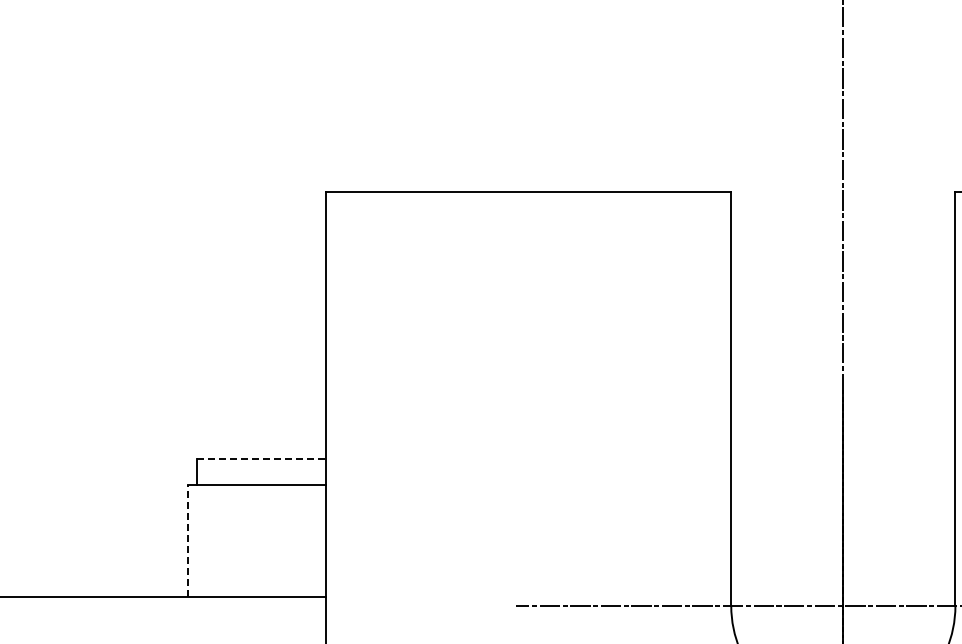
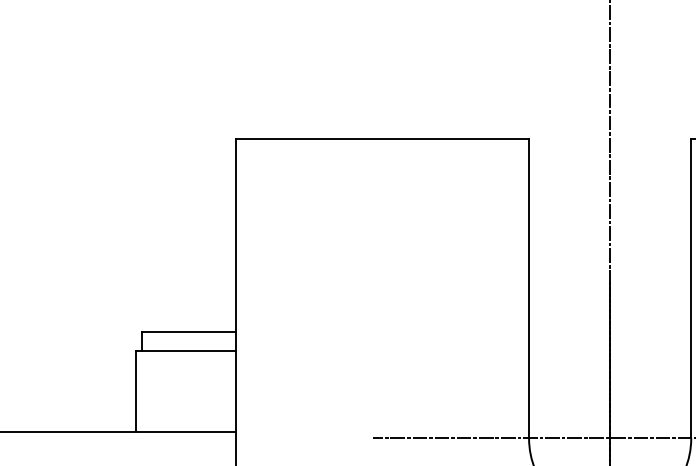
line: (261, 459) -> (189, 332), dashed -> solid
line: (188, 540) -> (136, 391), dashed -> solid

